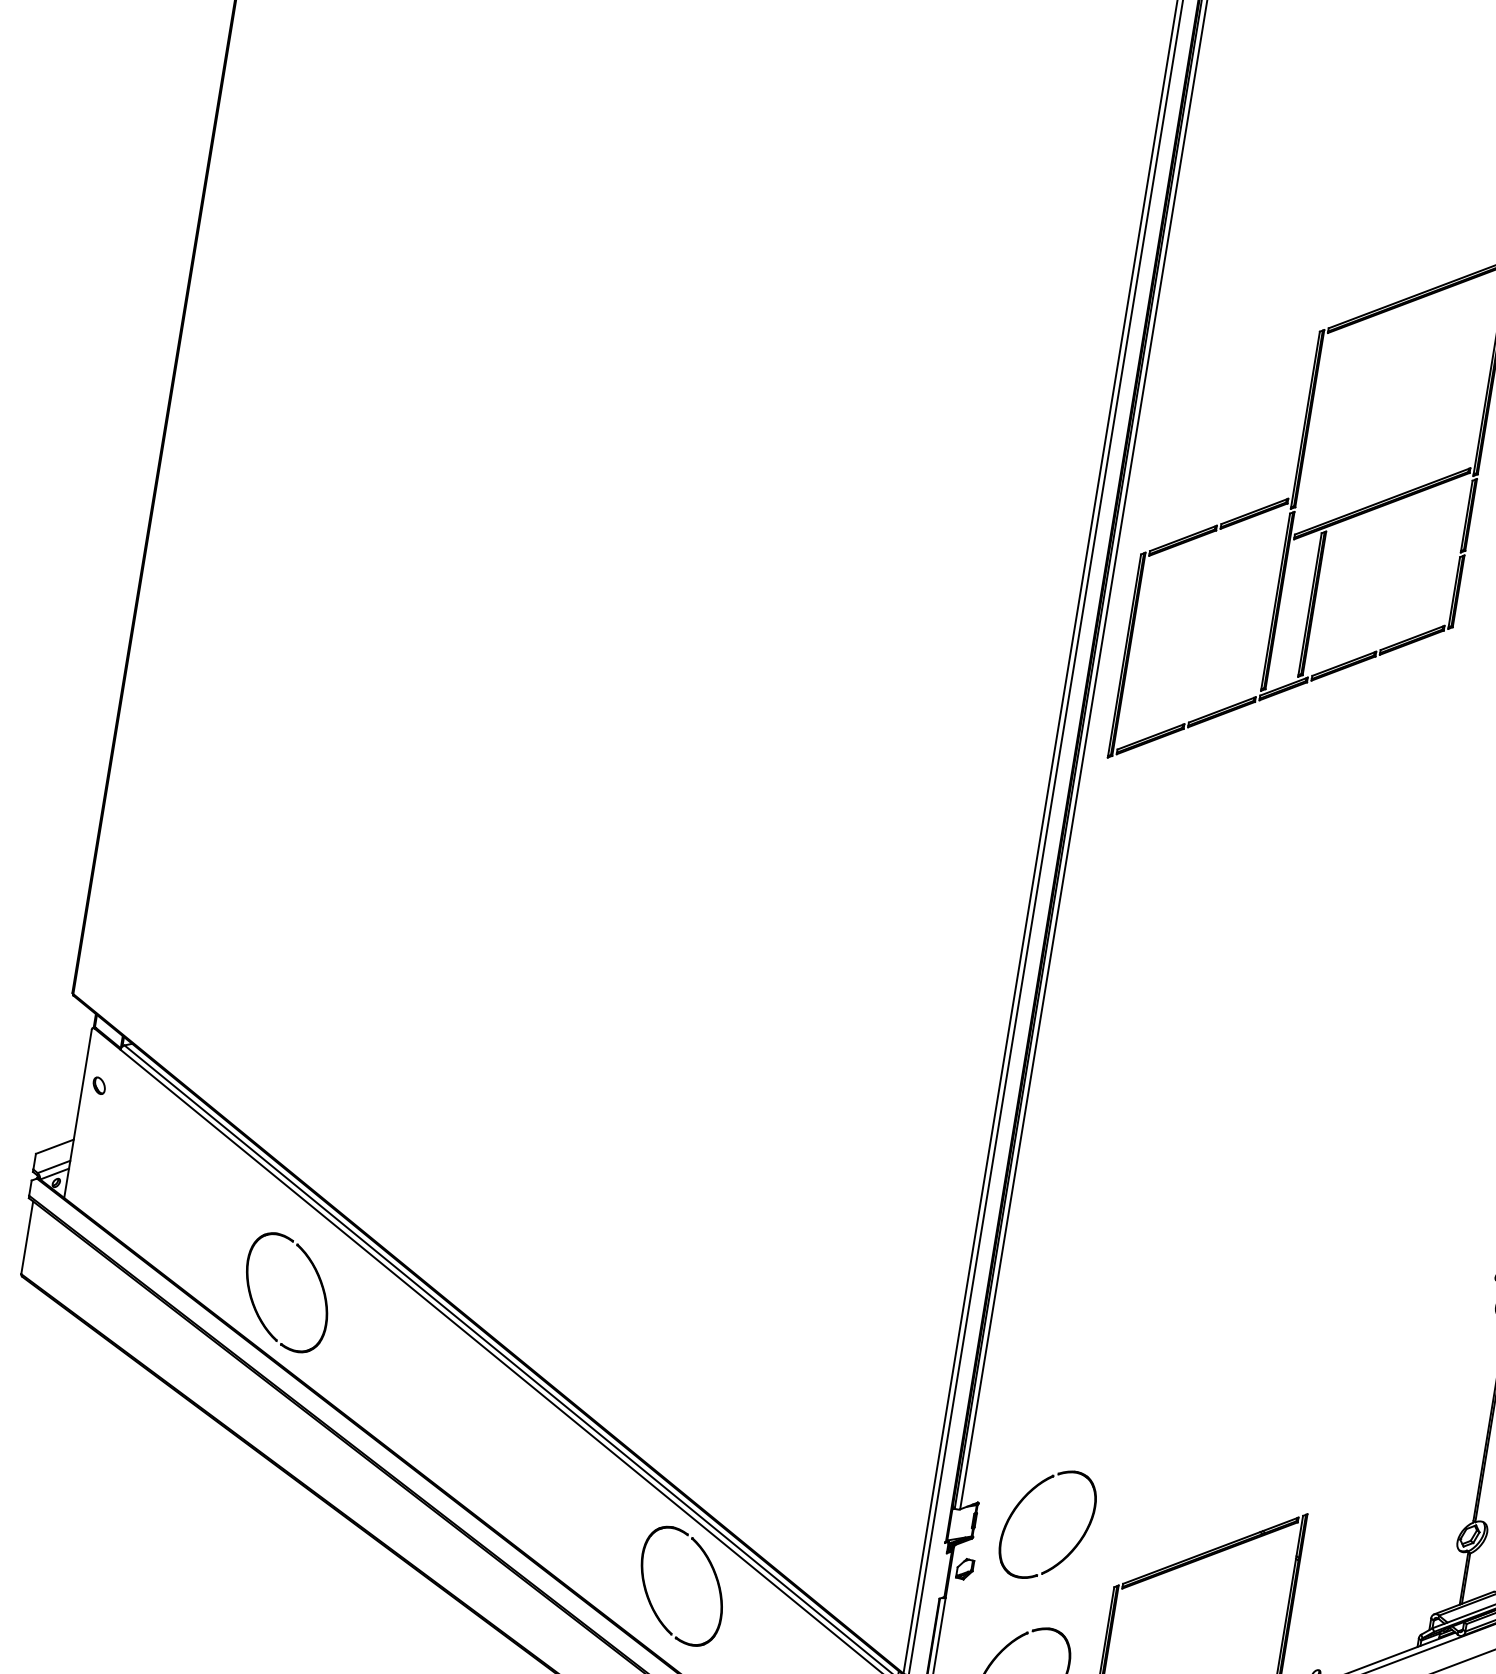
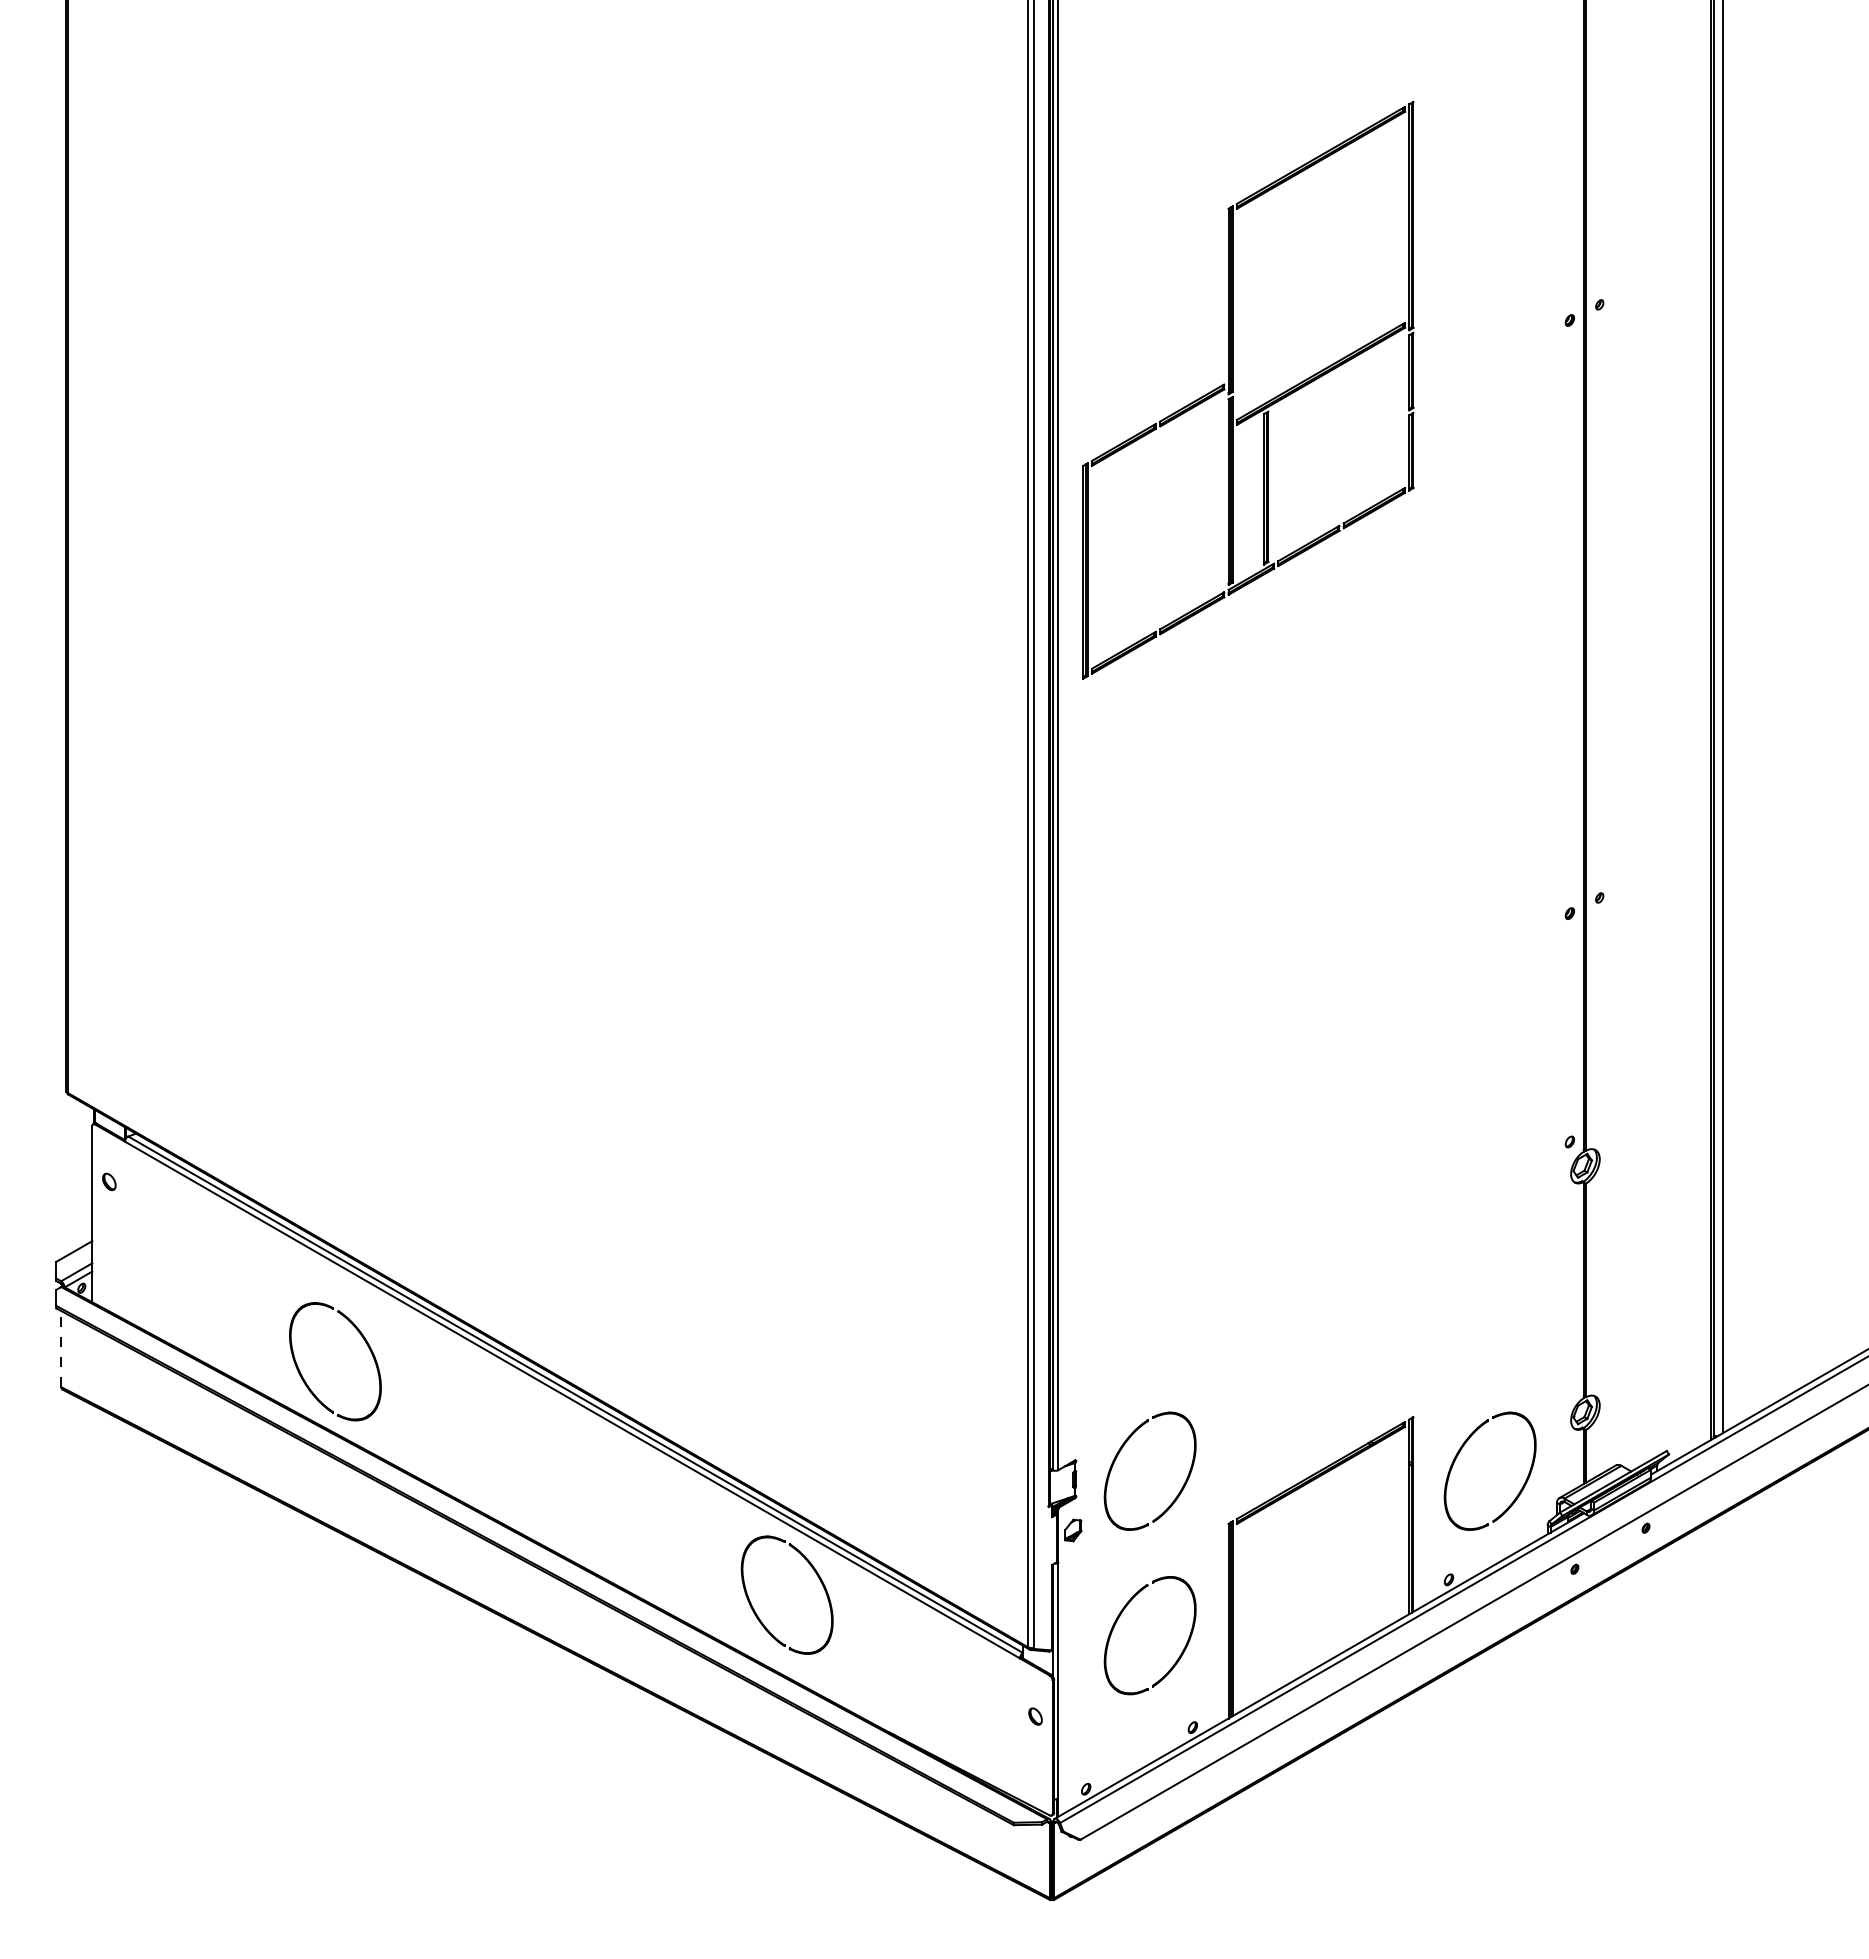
line: (27, 1237) -> (61, 1348), solid -> dashed
part: (1348, 1553) -> (1461, 1450), added

